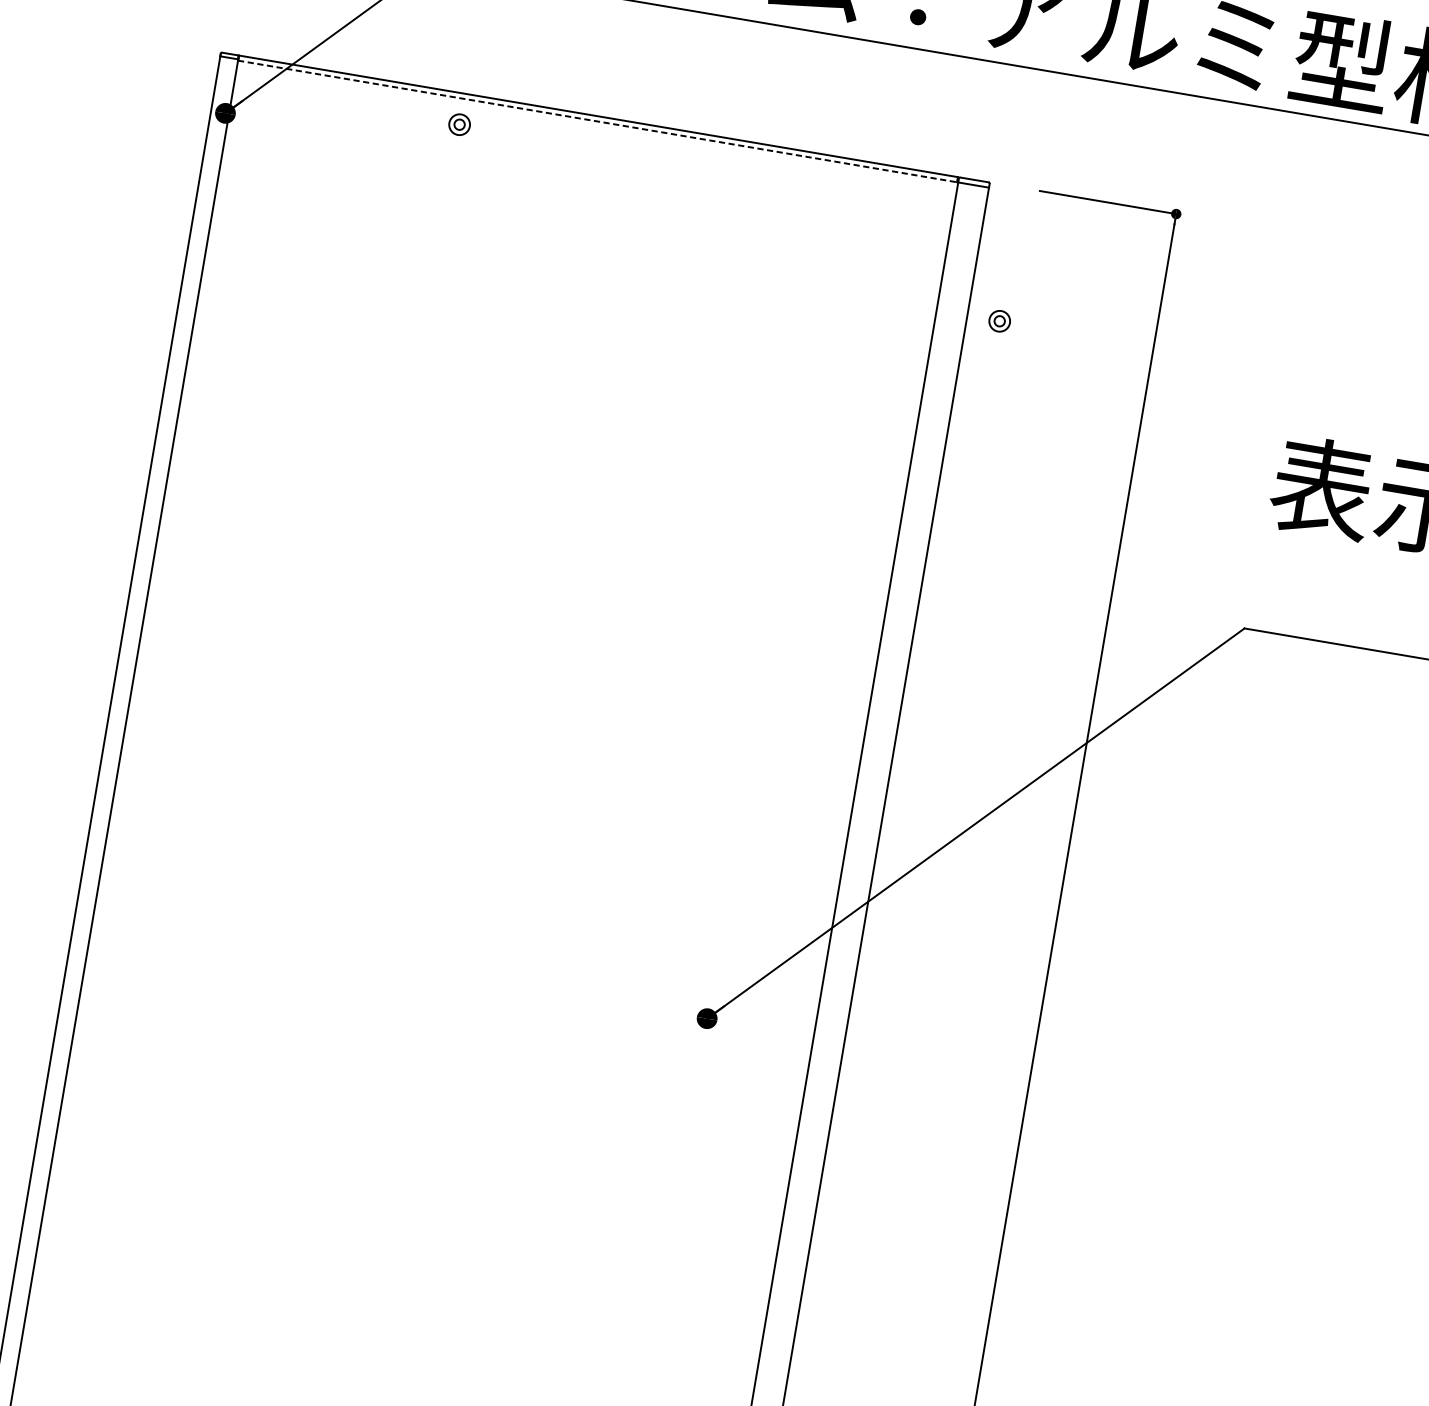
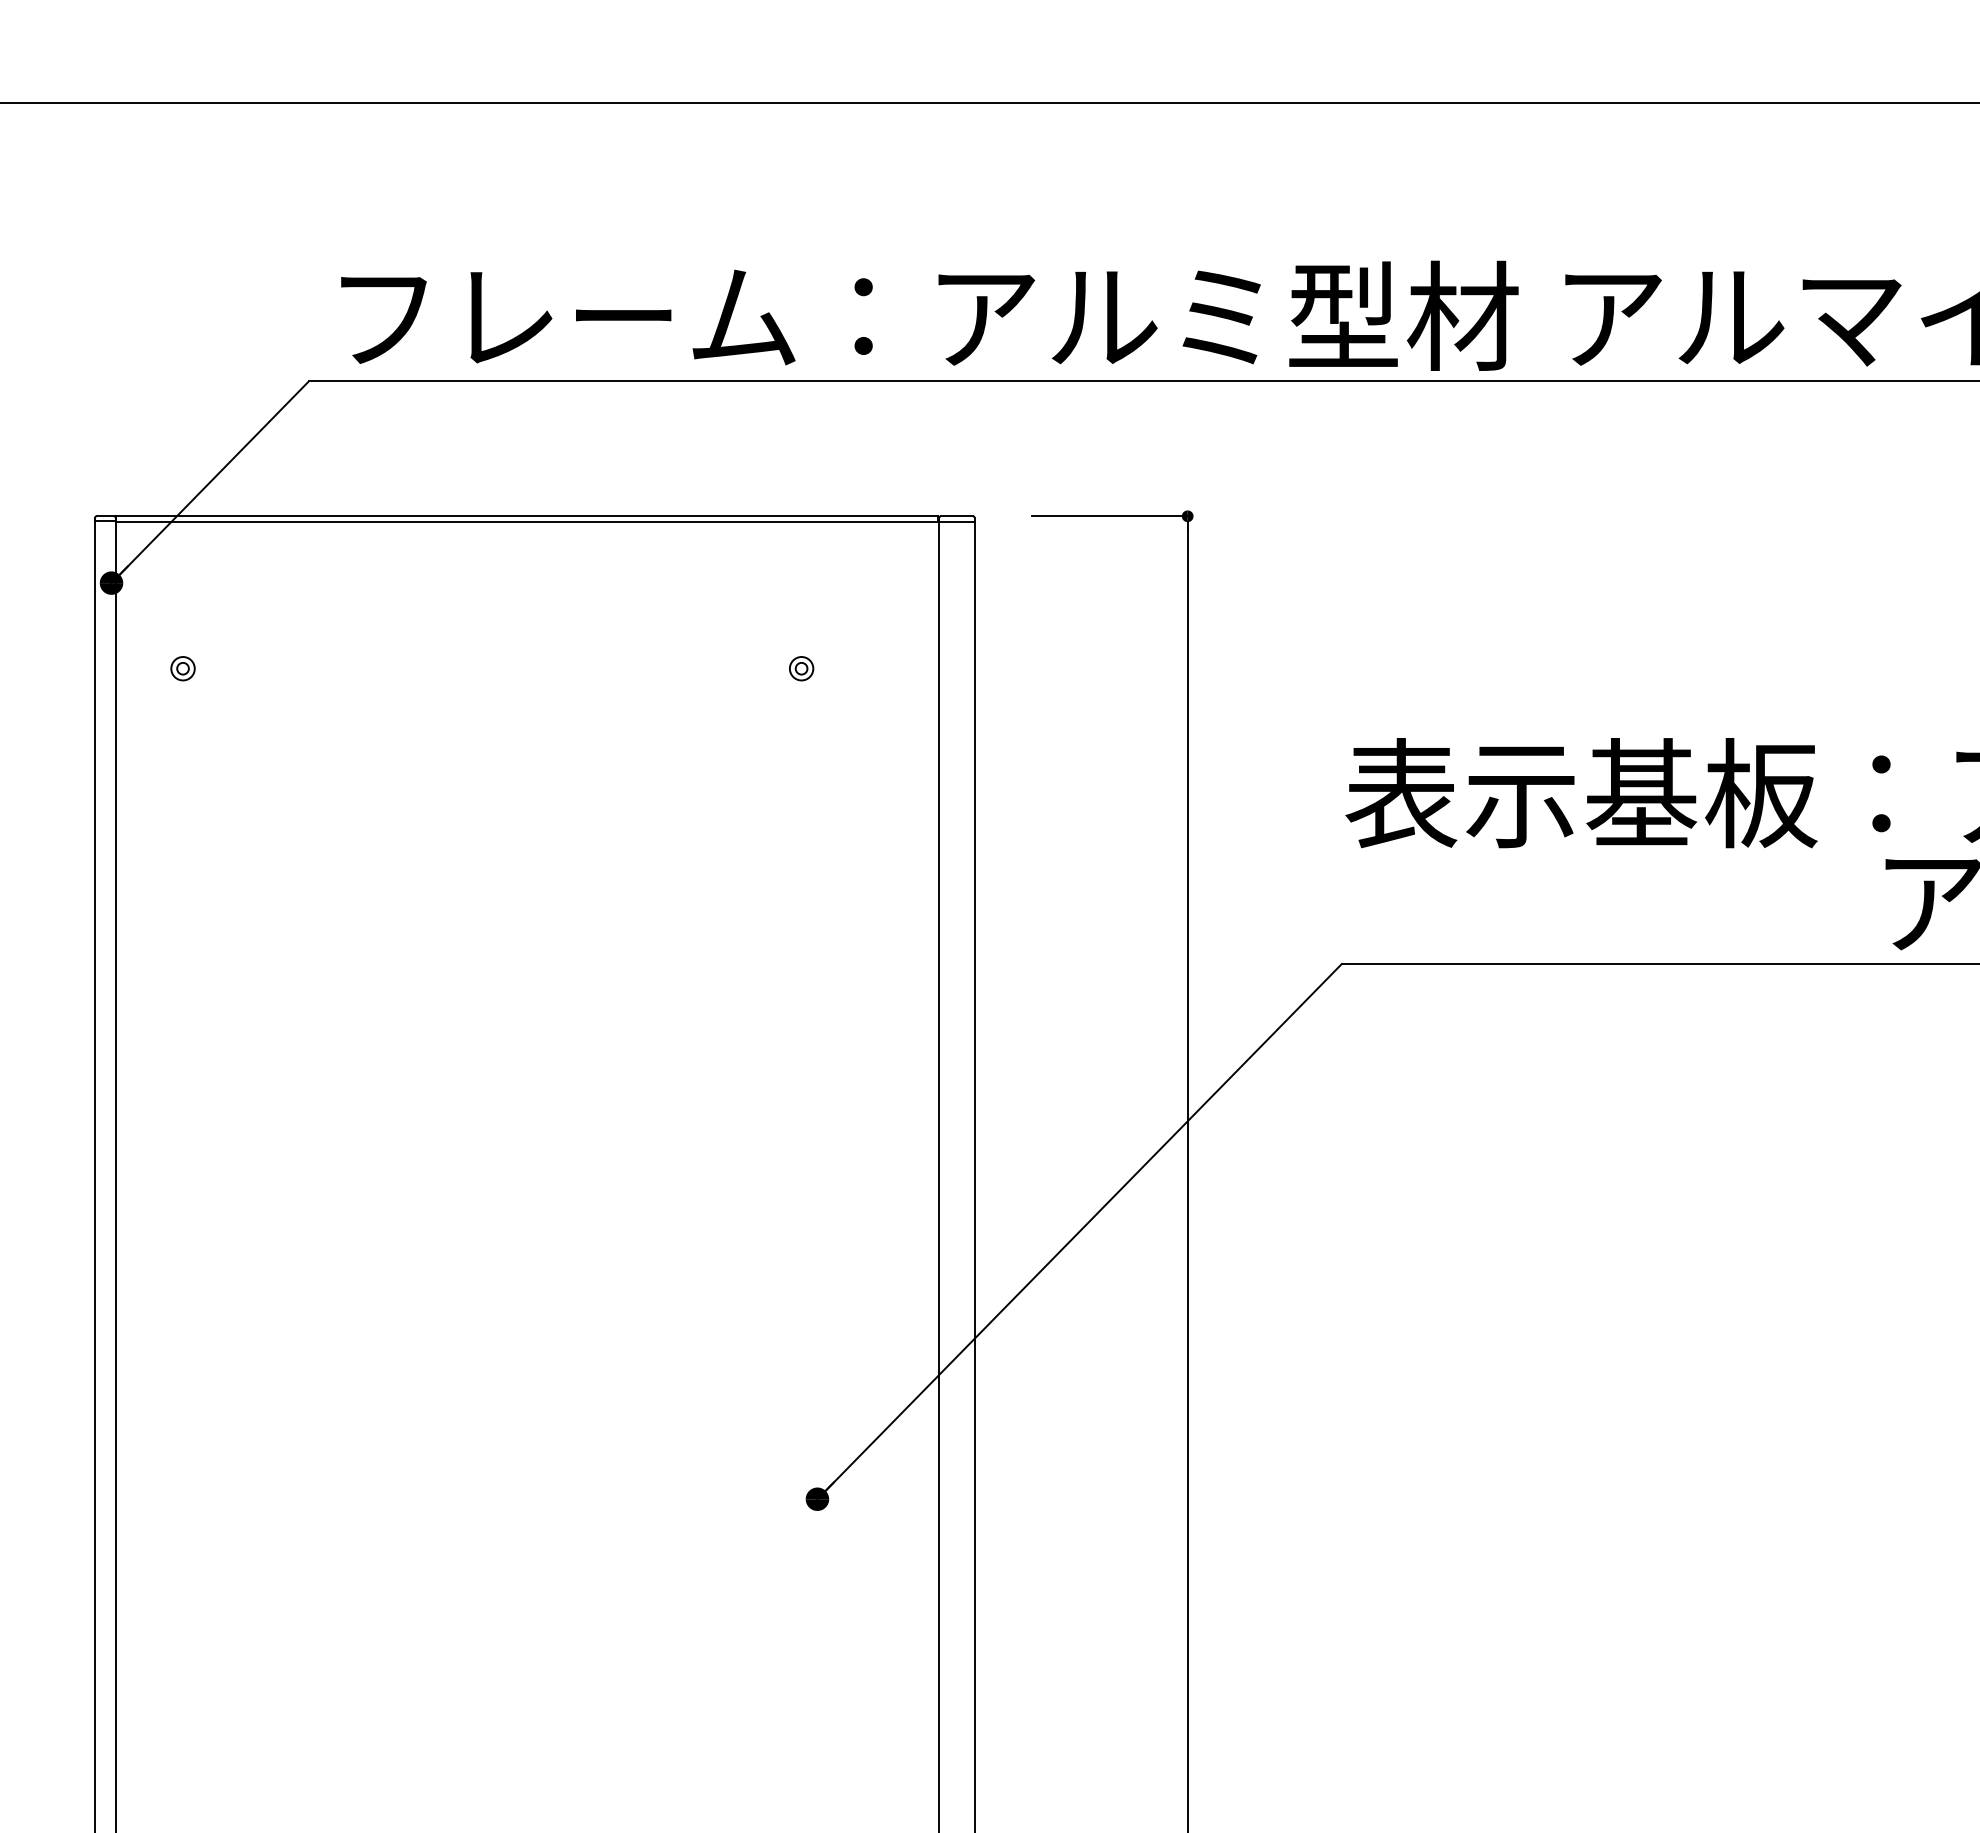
line: (598, 121) -> (527, 522), dashed -> solid
part: (459, 124) -> (182, 668), moved
part: (999, 321) -> (801, 668), moved

